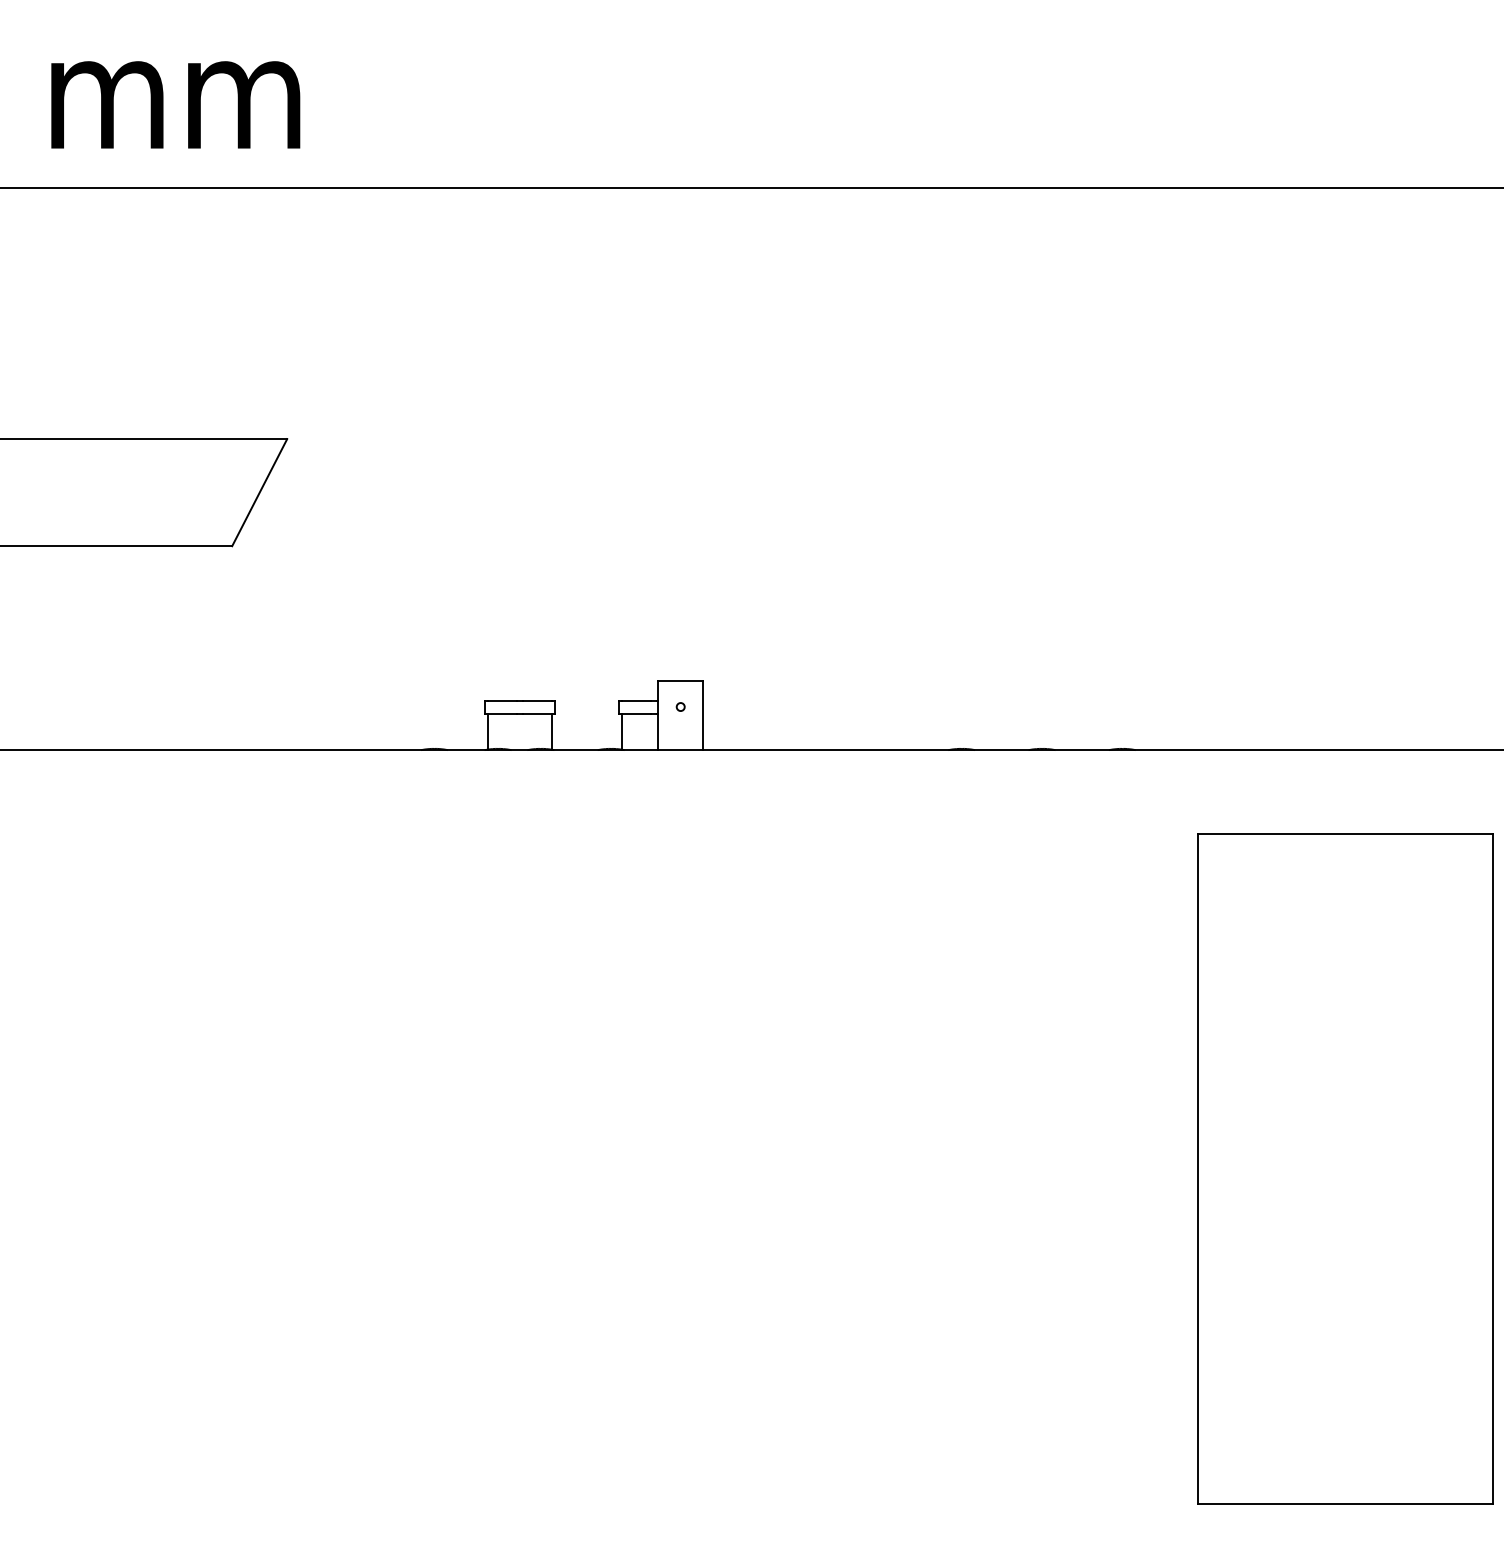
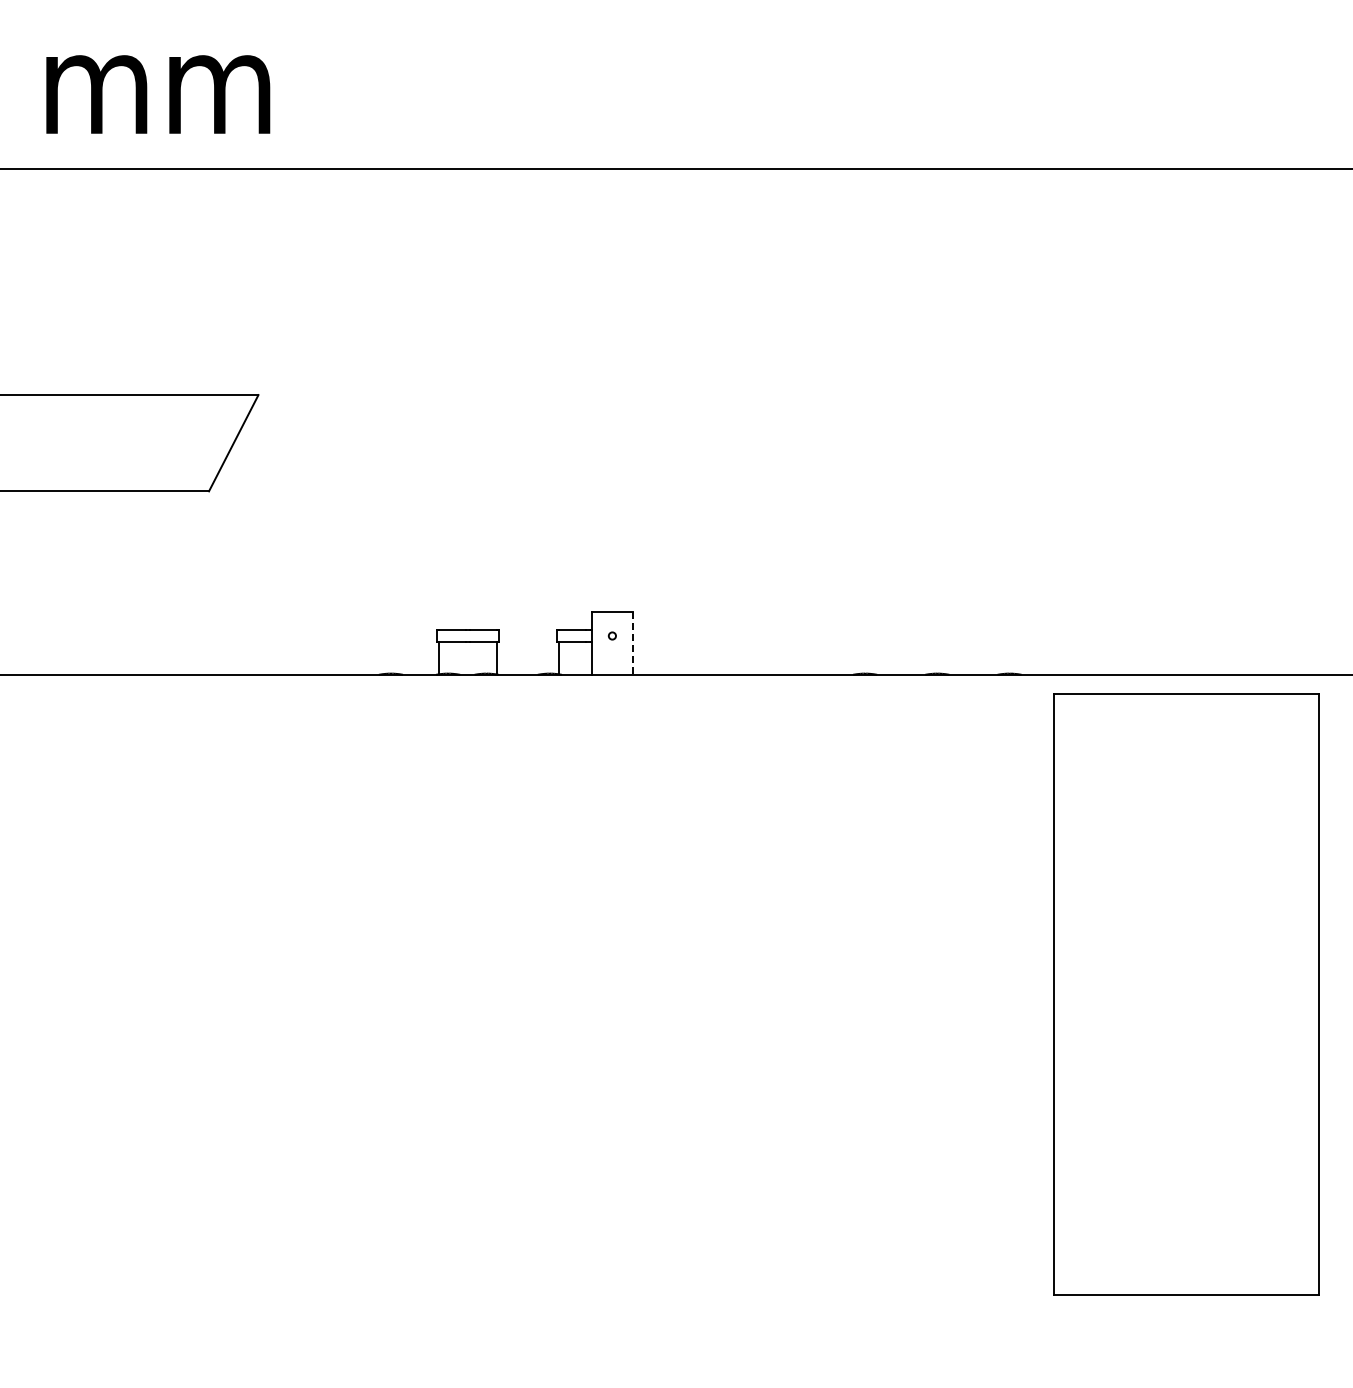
line: (703, 715) -> (632, 643), solid -> dashed
part: (1345, 1169) -> (1186, 994), moved

